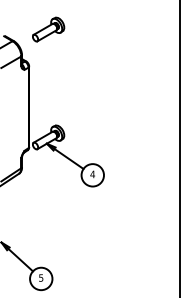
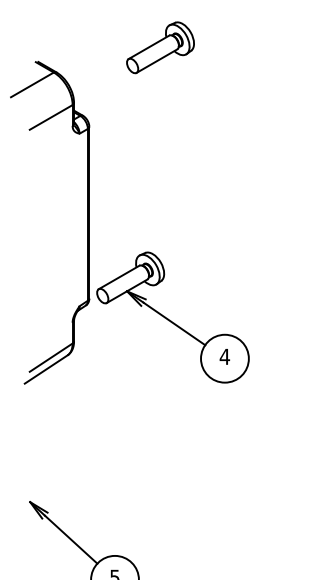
part: (48, 29) -> (160, 47), moved

